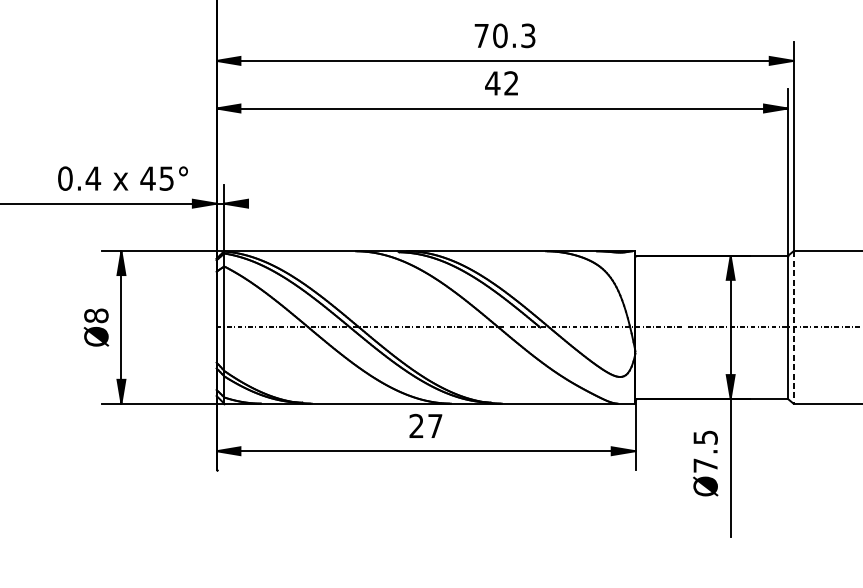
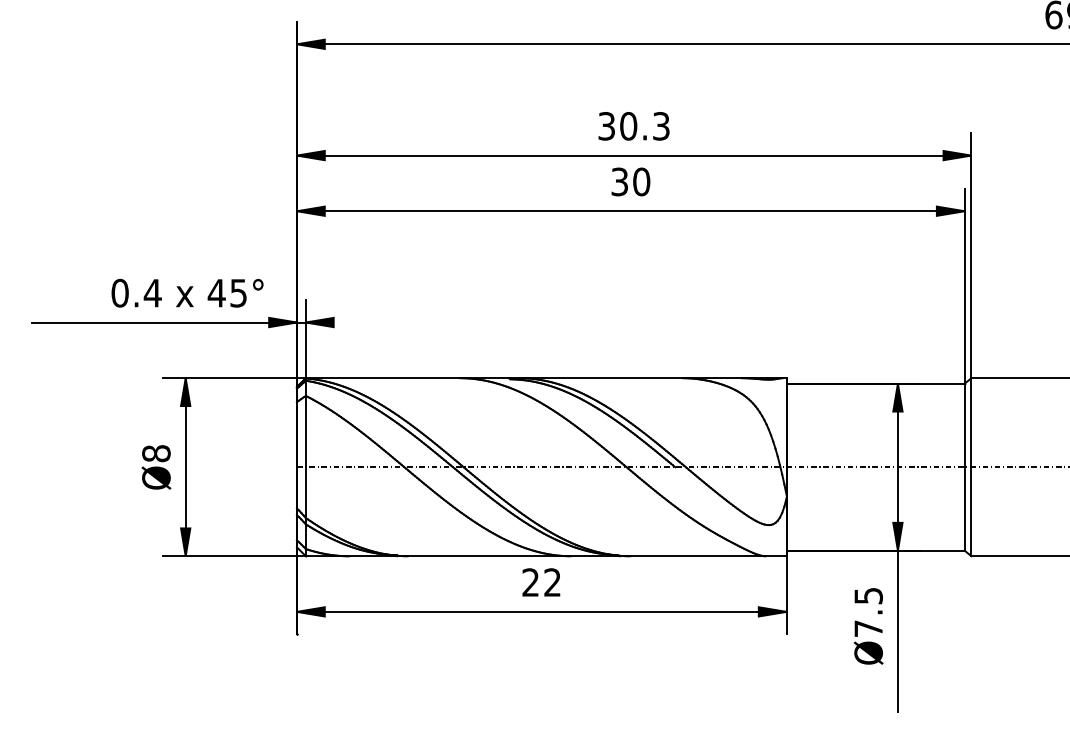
text: (481, 36) -> (606, 126), 70.3 -> 30.3
text: (501, 83) -> (630, 181), 42 -> 30
line: (793, 327) -> (971, 467), dashed -> solid
text: (435, 426) -> (552, 582), 27 -> 22

